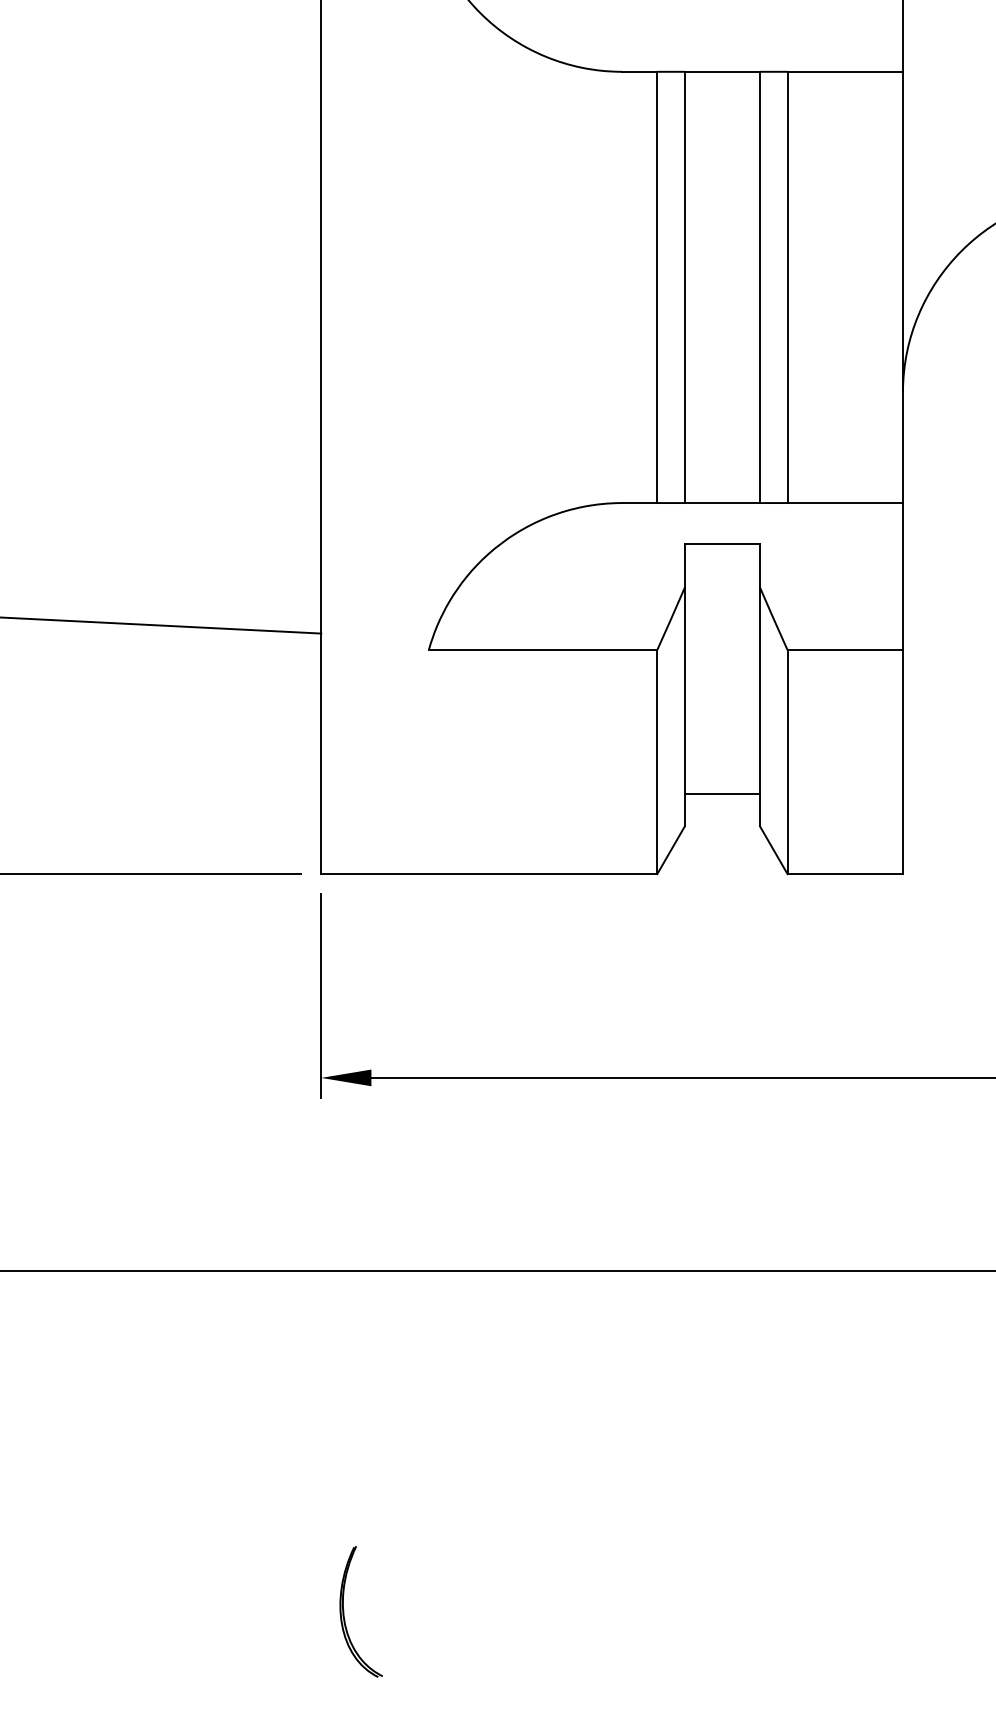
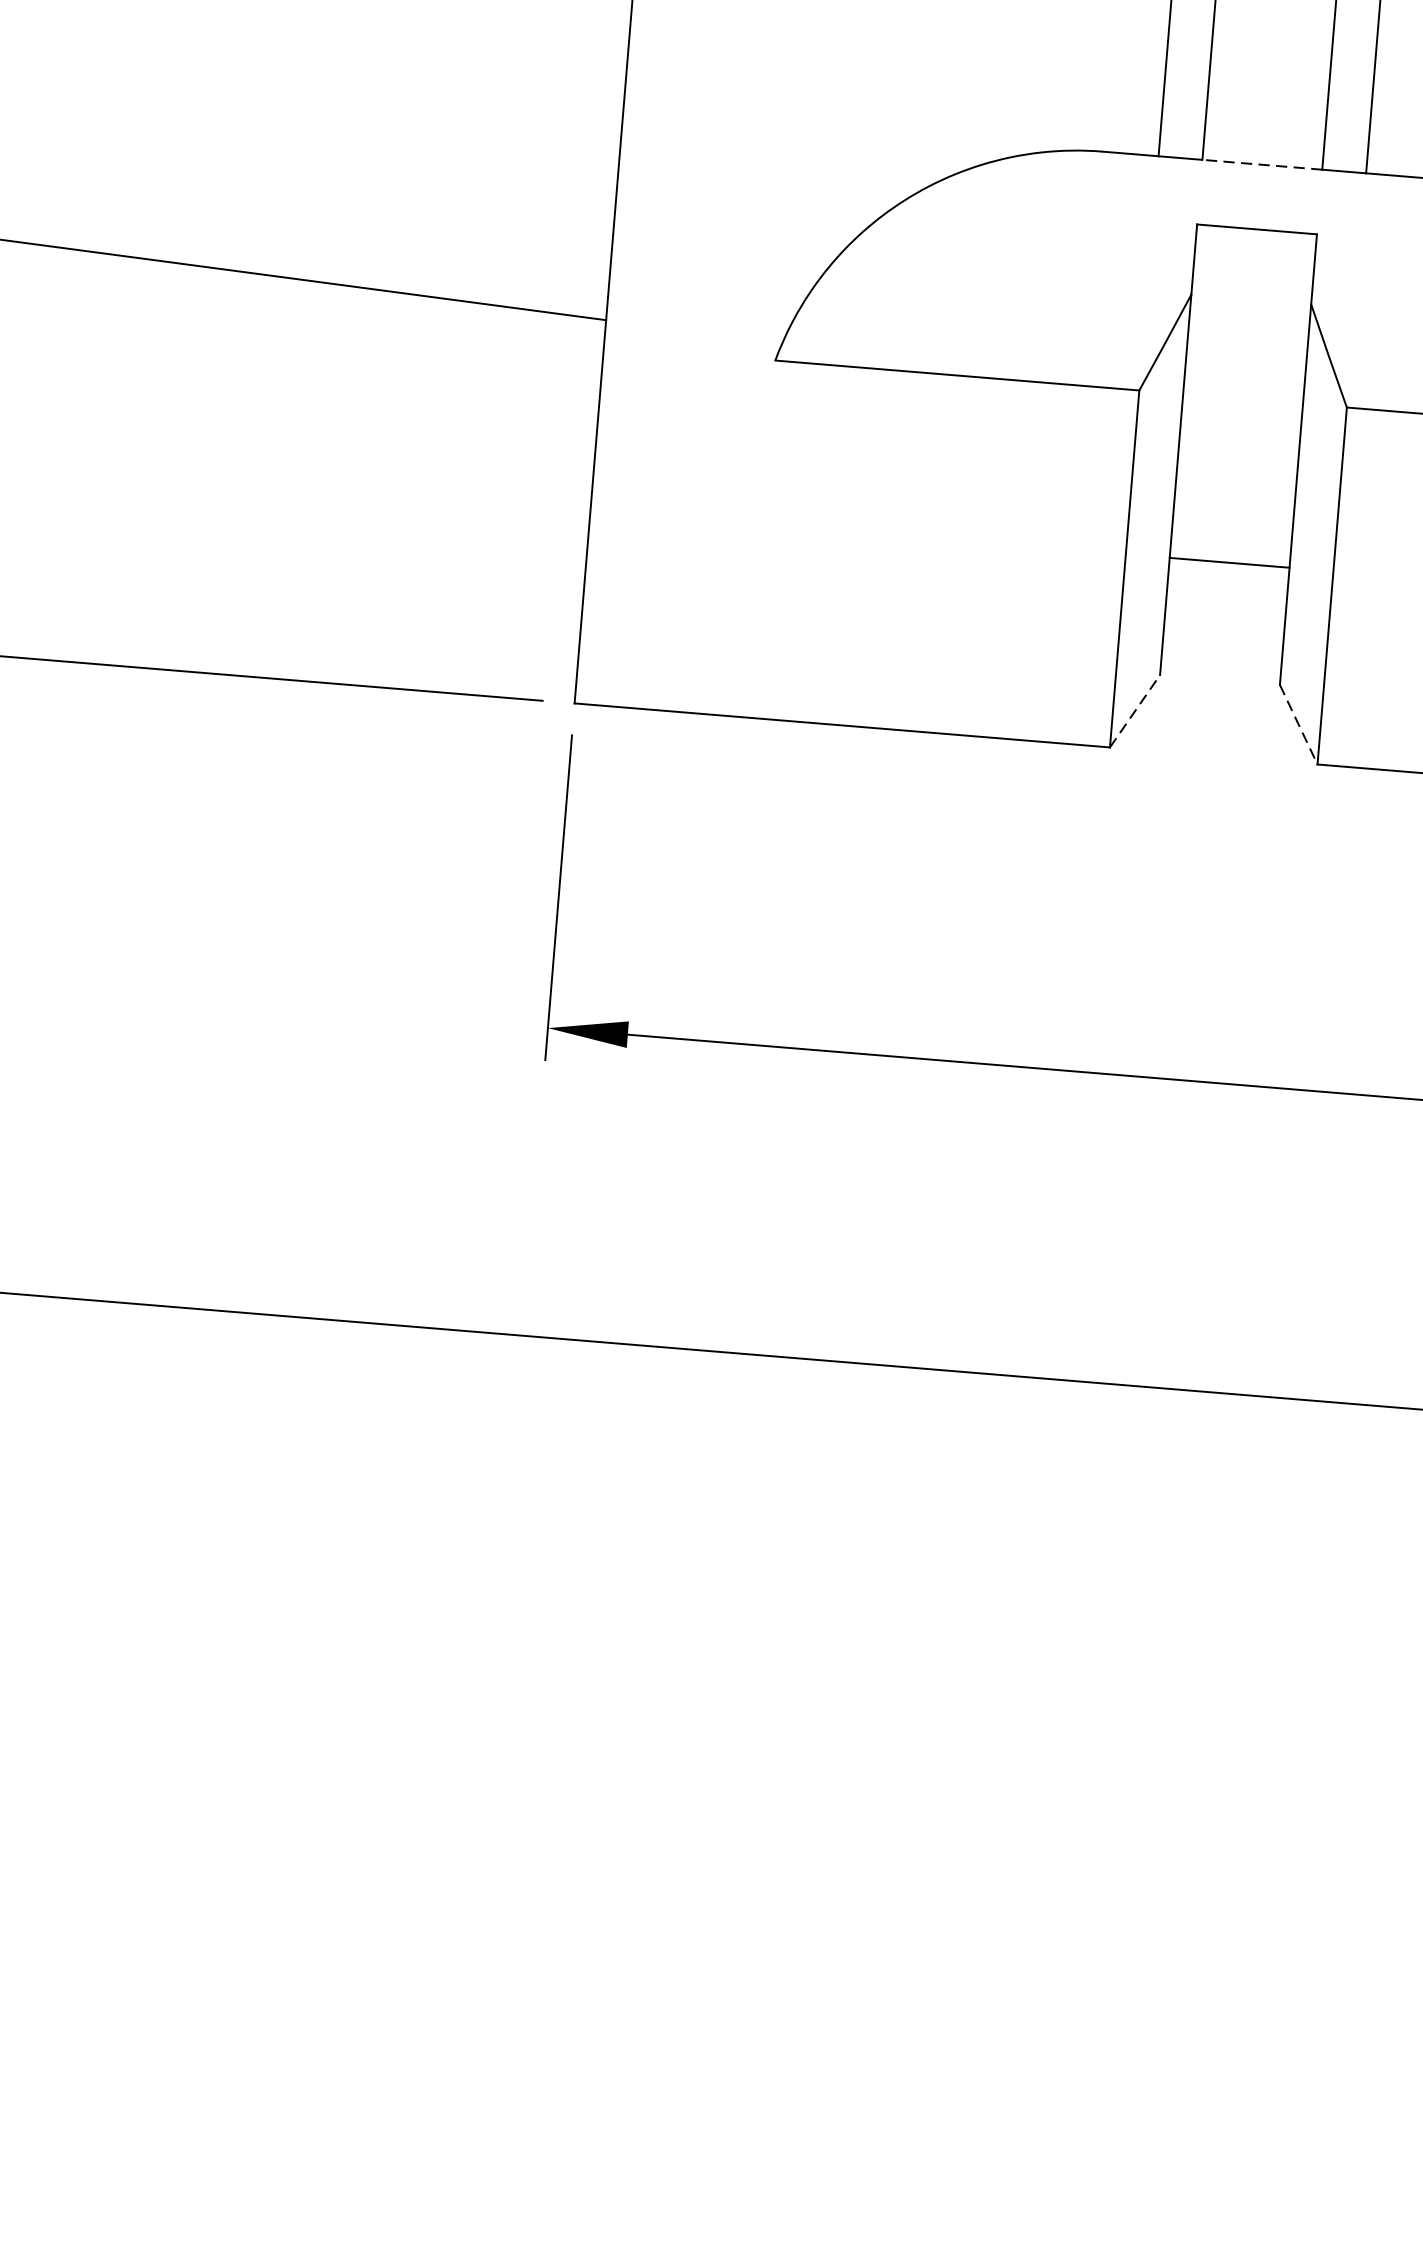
line: (722, 503) -> (1262, 165), solid -> dashed
line: (722, 793) -> (1229, 562), moved
line: (671, 850) -> (1135, 711), solid -> dashed
line: (773, 850) -> (1298, 725), solid -> dashed
part: (344, 1611) -> (515, 1881), removed

